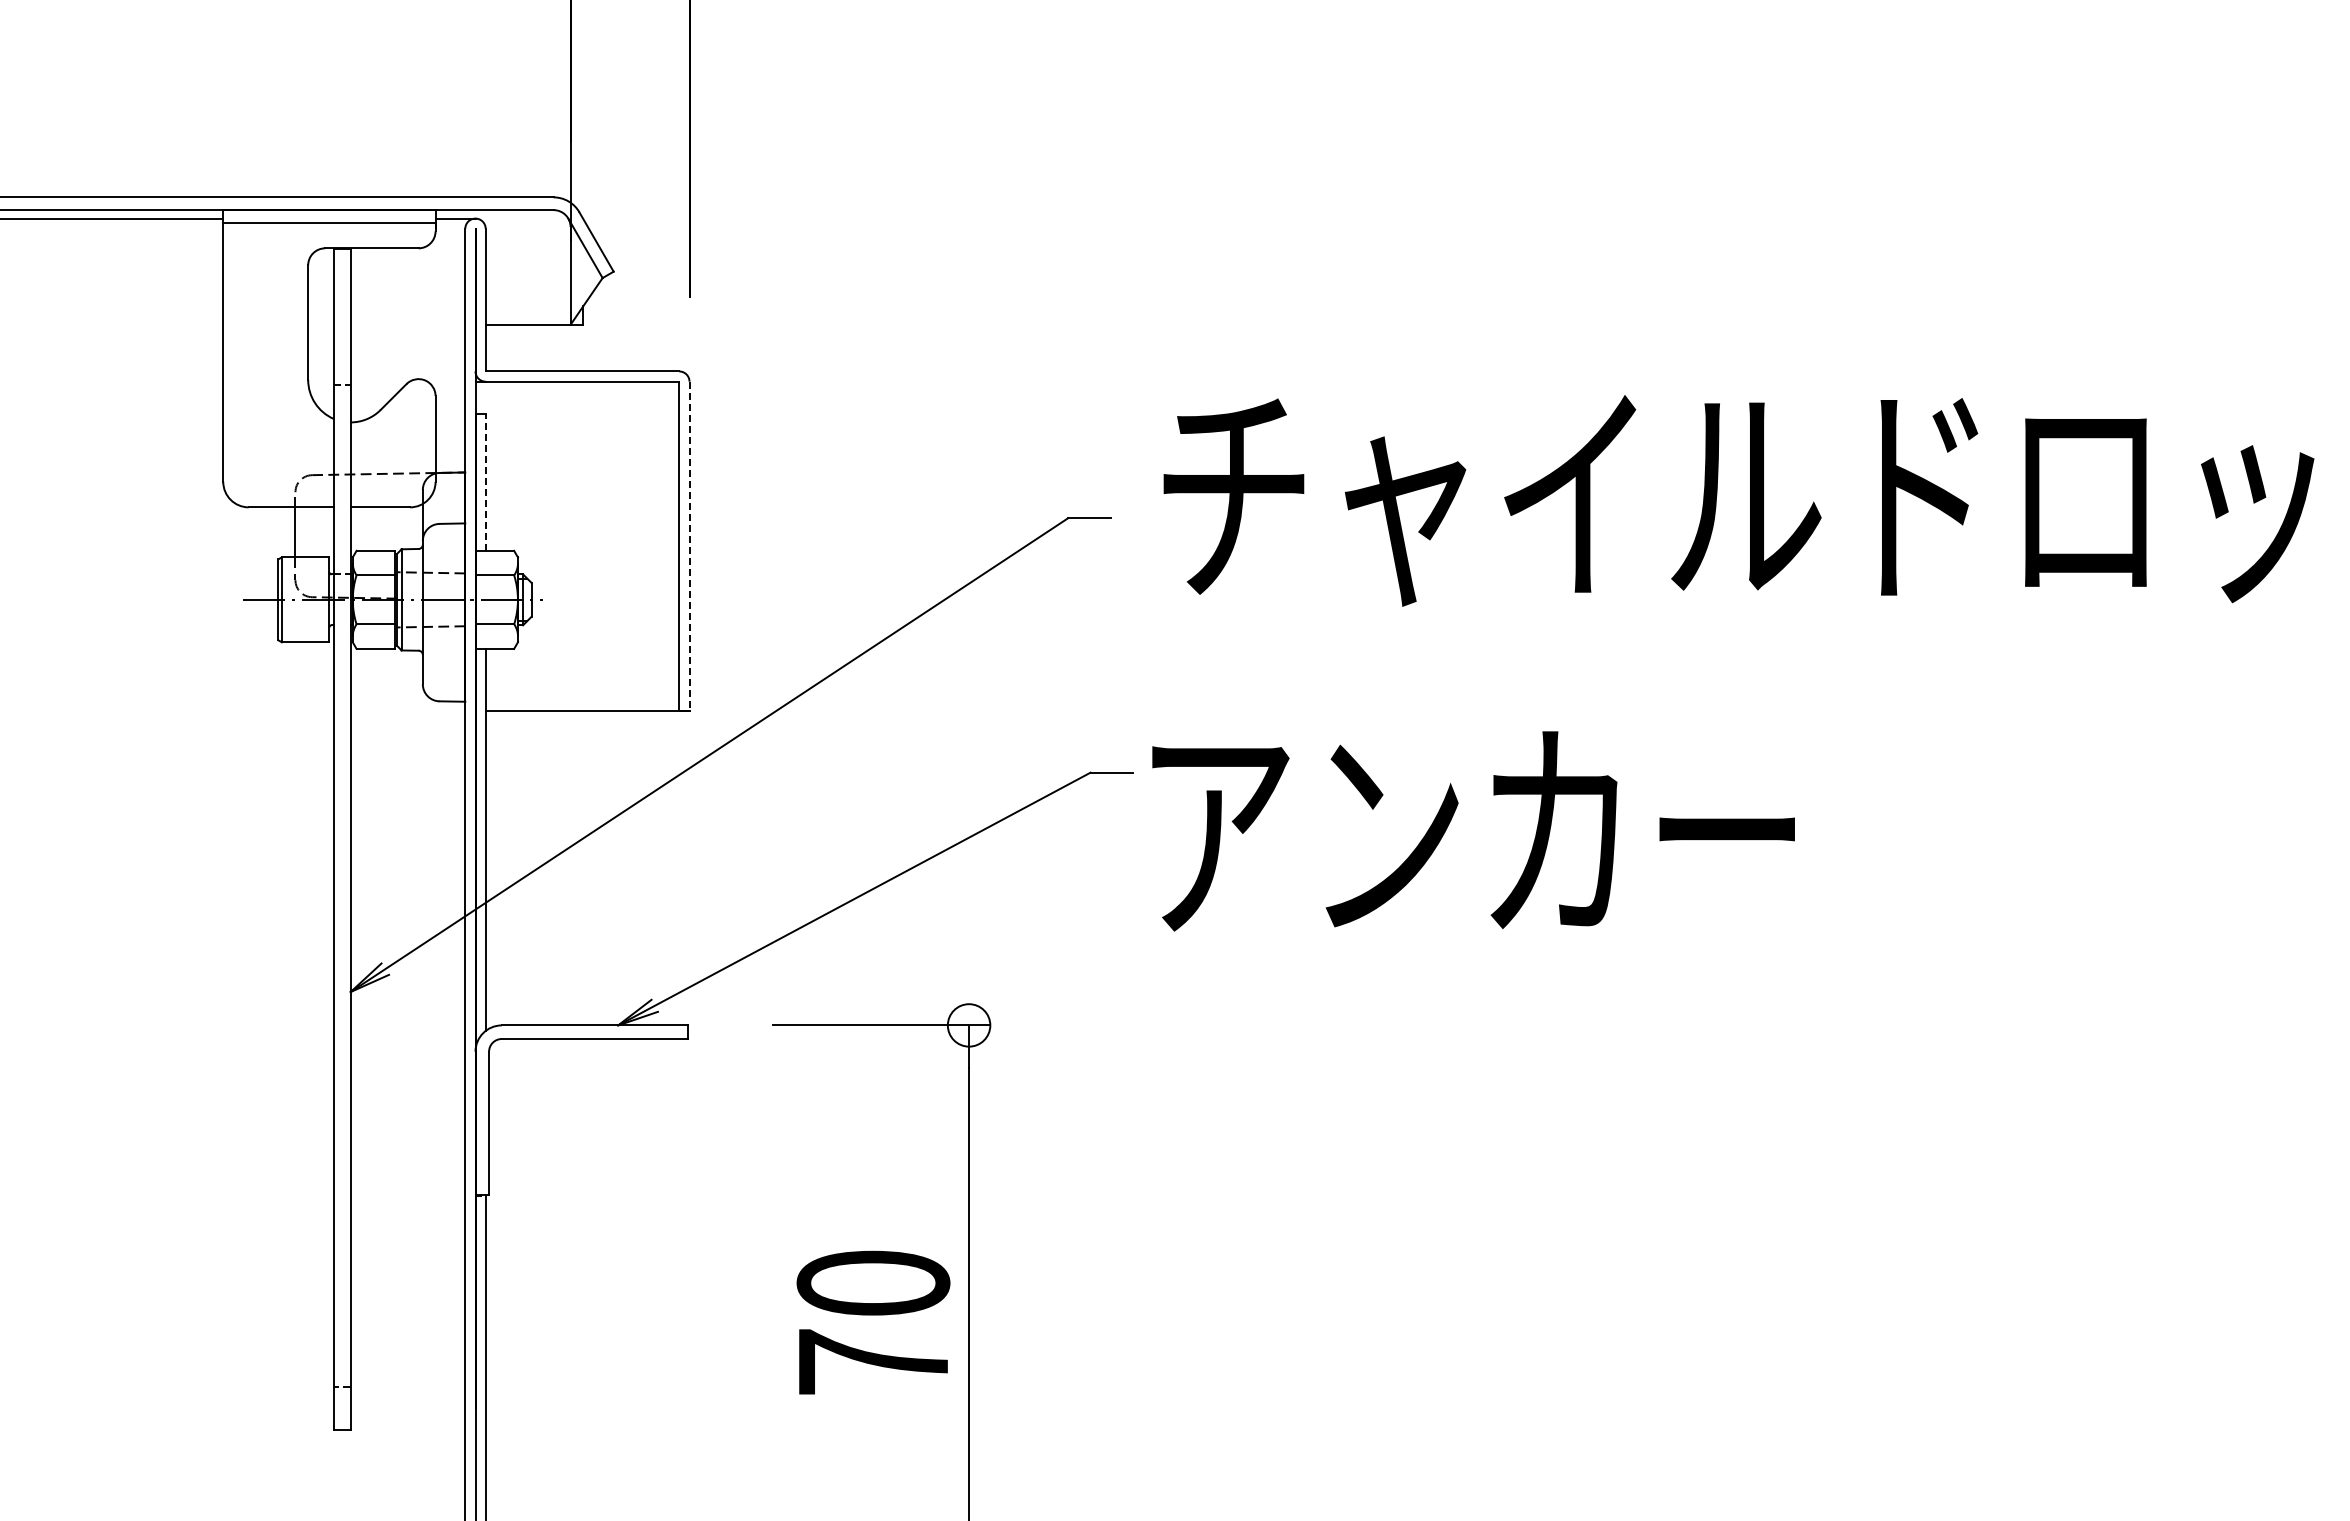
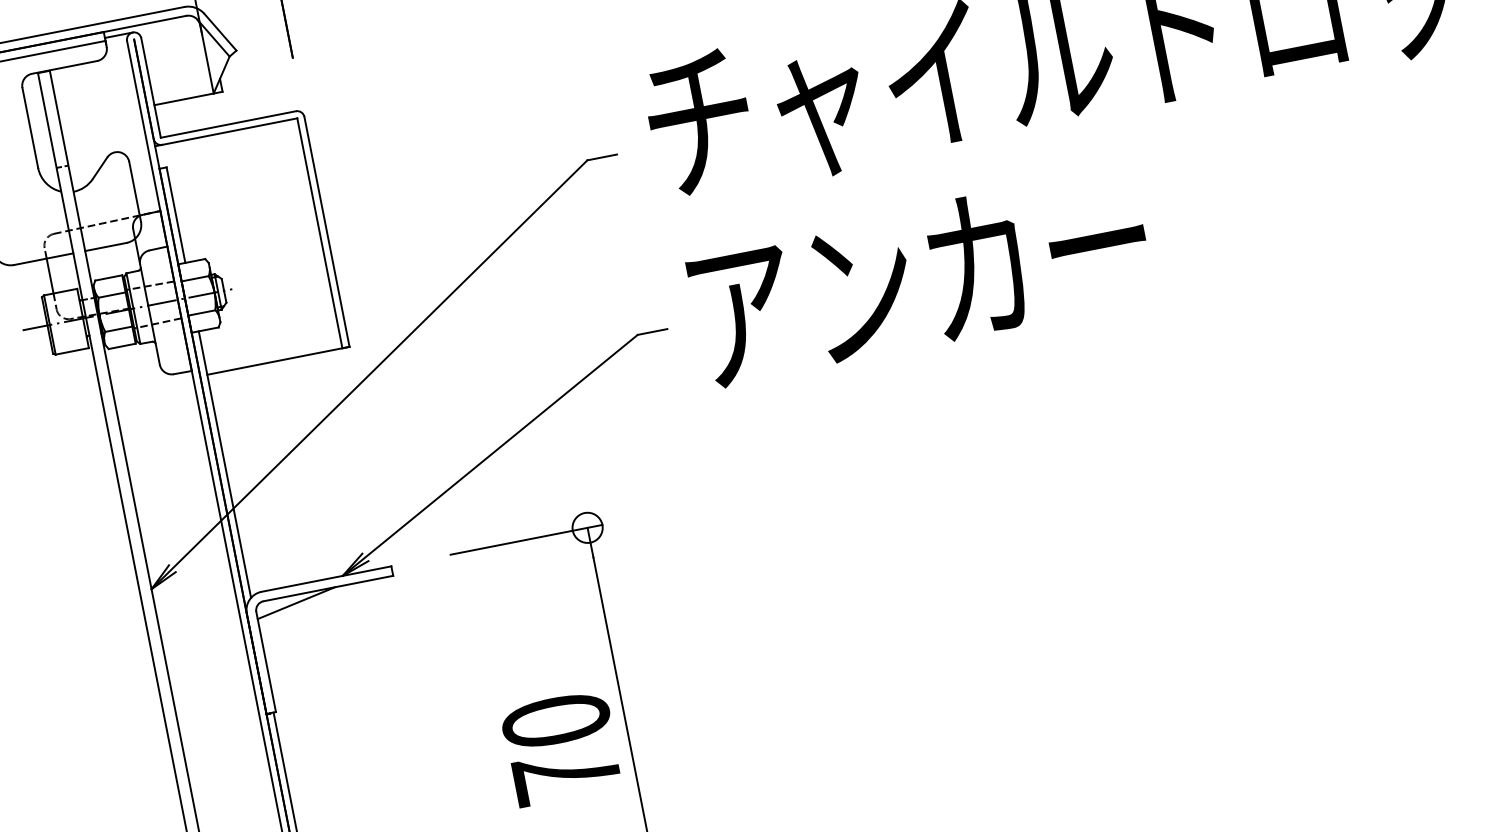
line: (485, 481) -> (175, 214), dashed -> solid
line: (689, 546) -> (326, 231), dashed -> solid
text: (1473, 831) -> (920, 277), moved
line: (546, 1050) -> (296, 603), added

